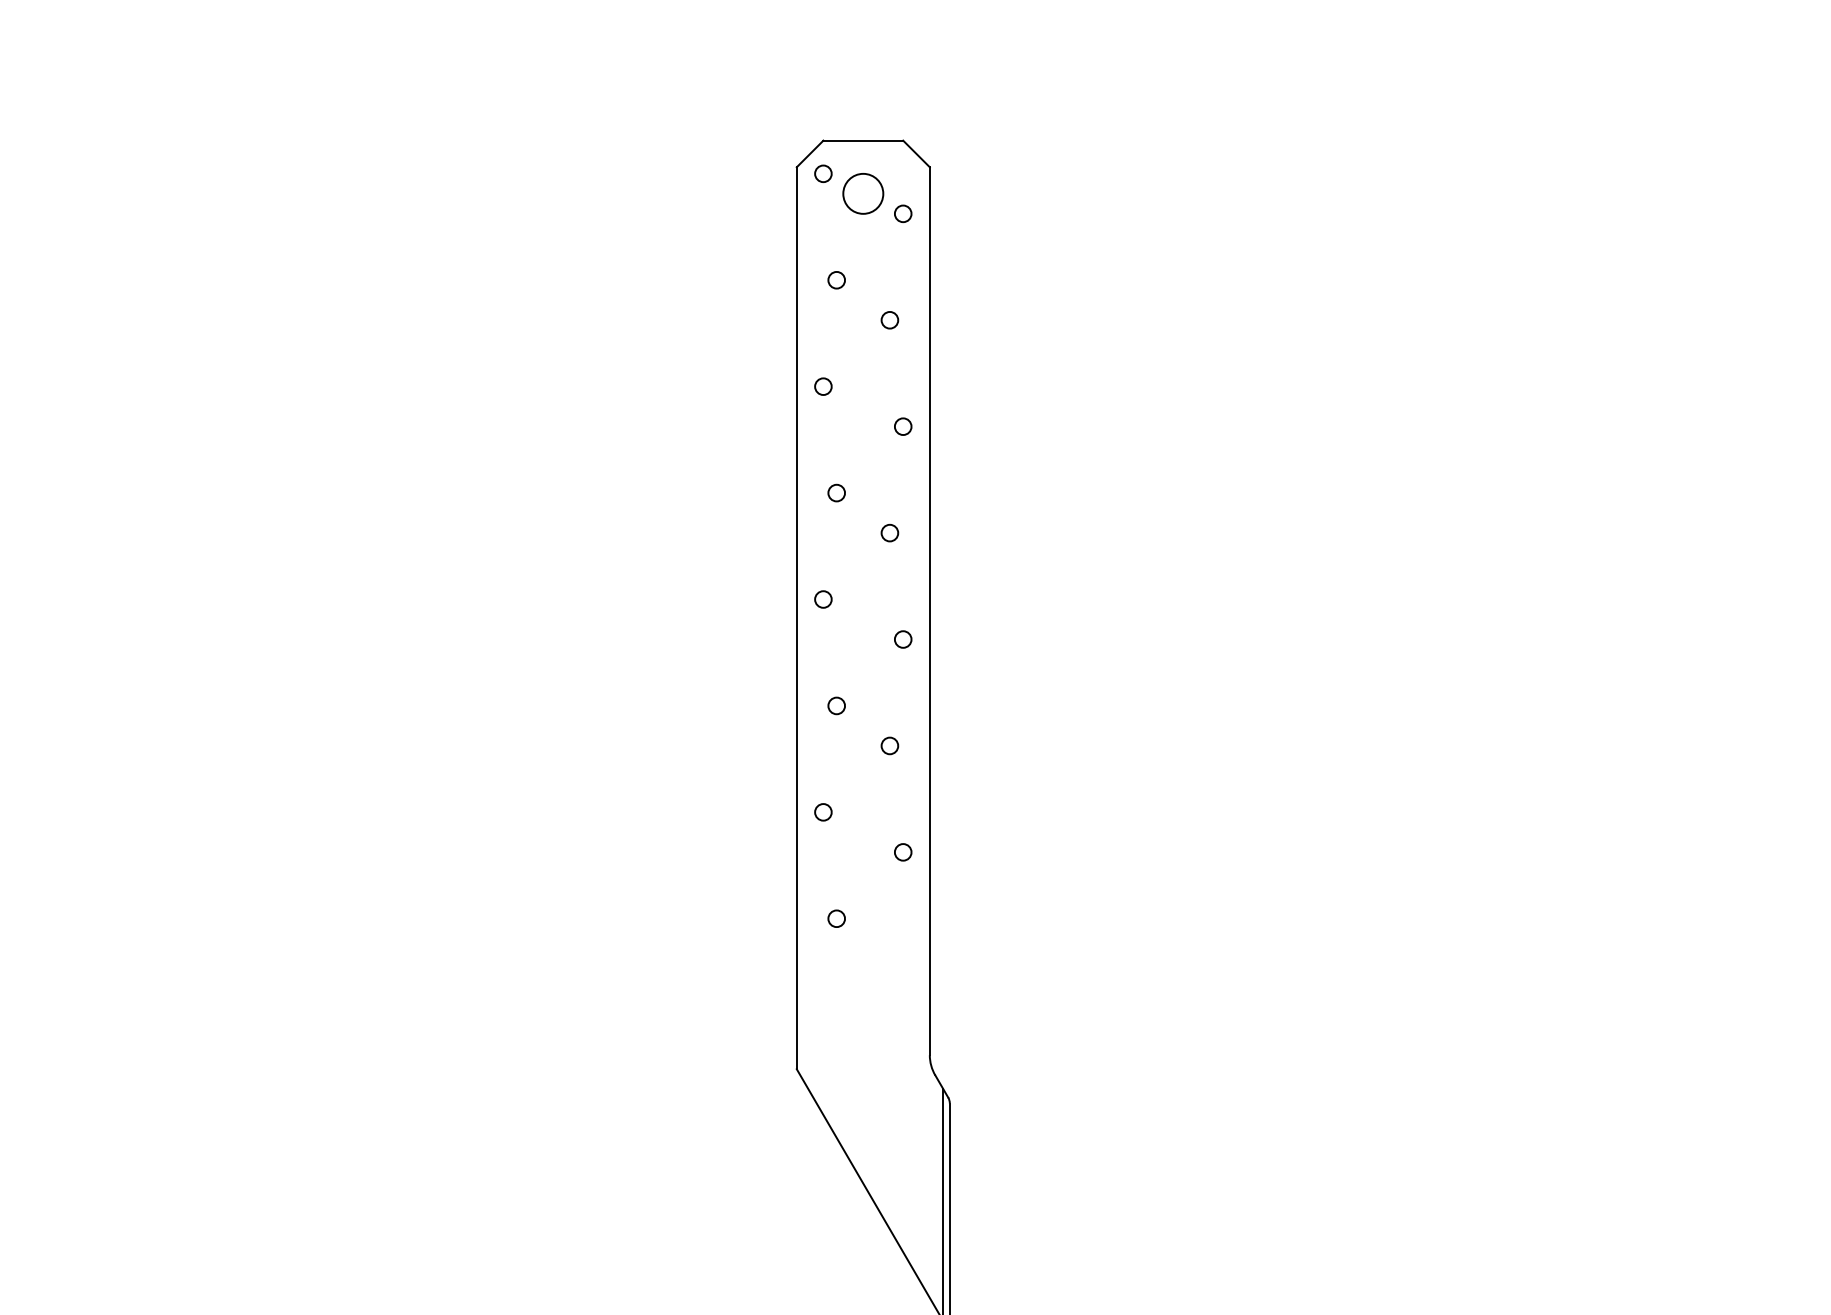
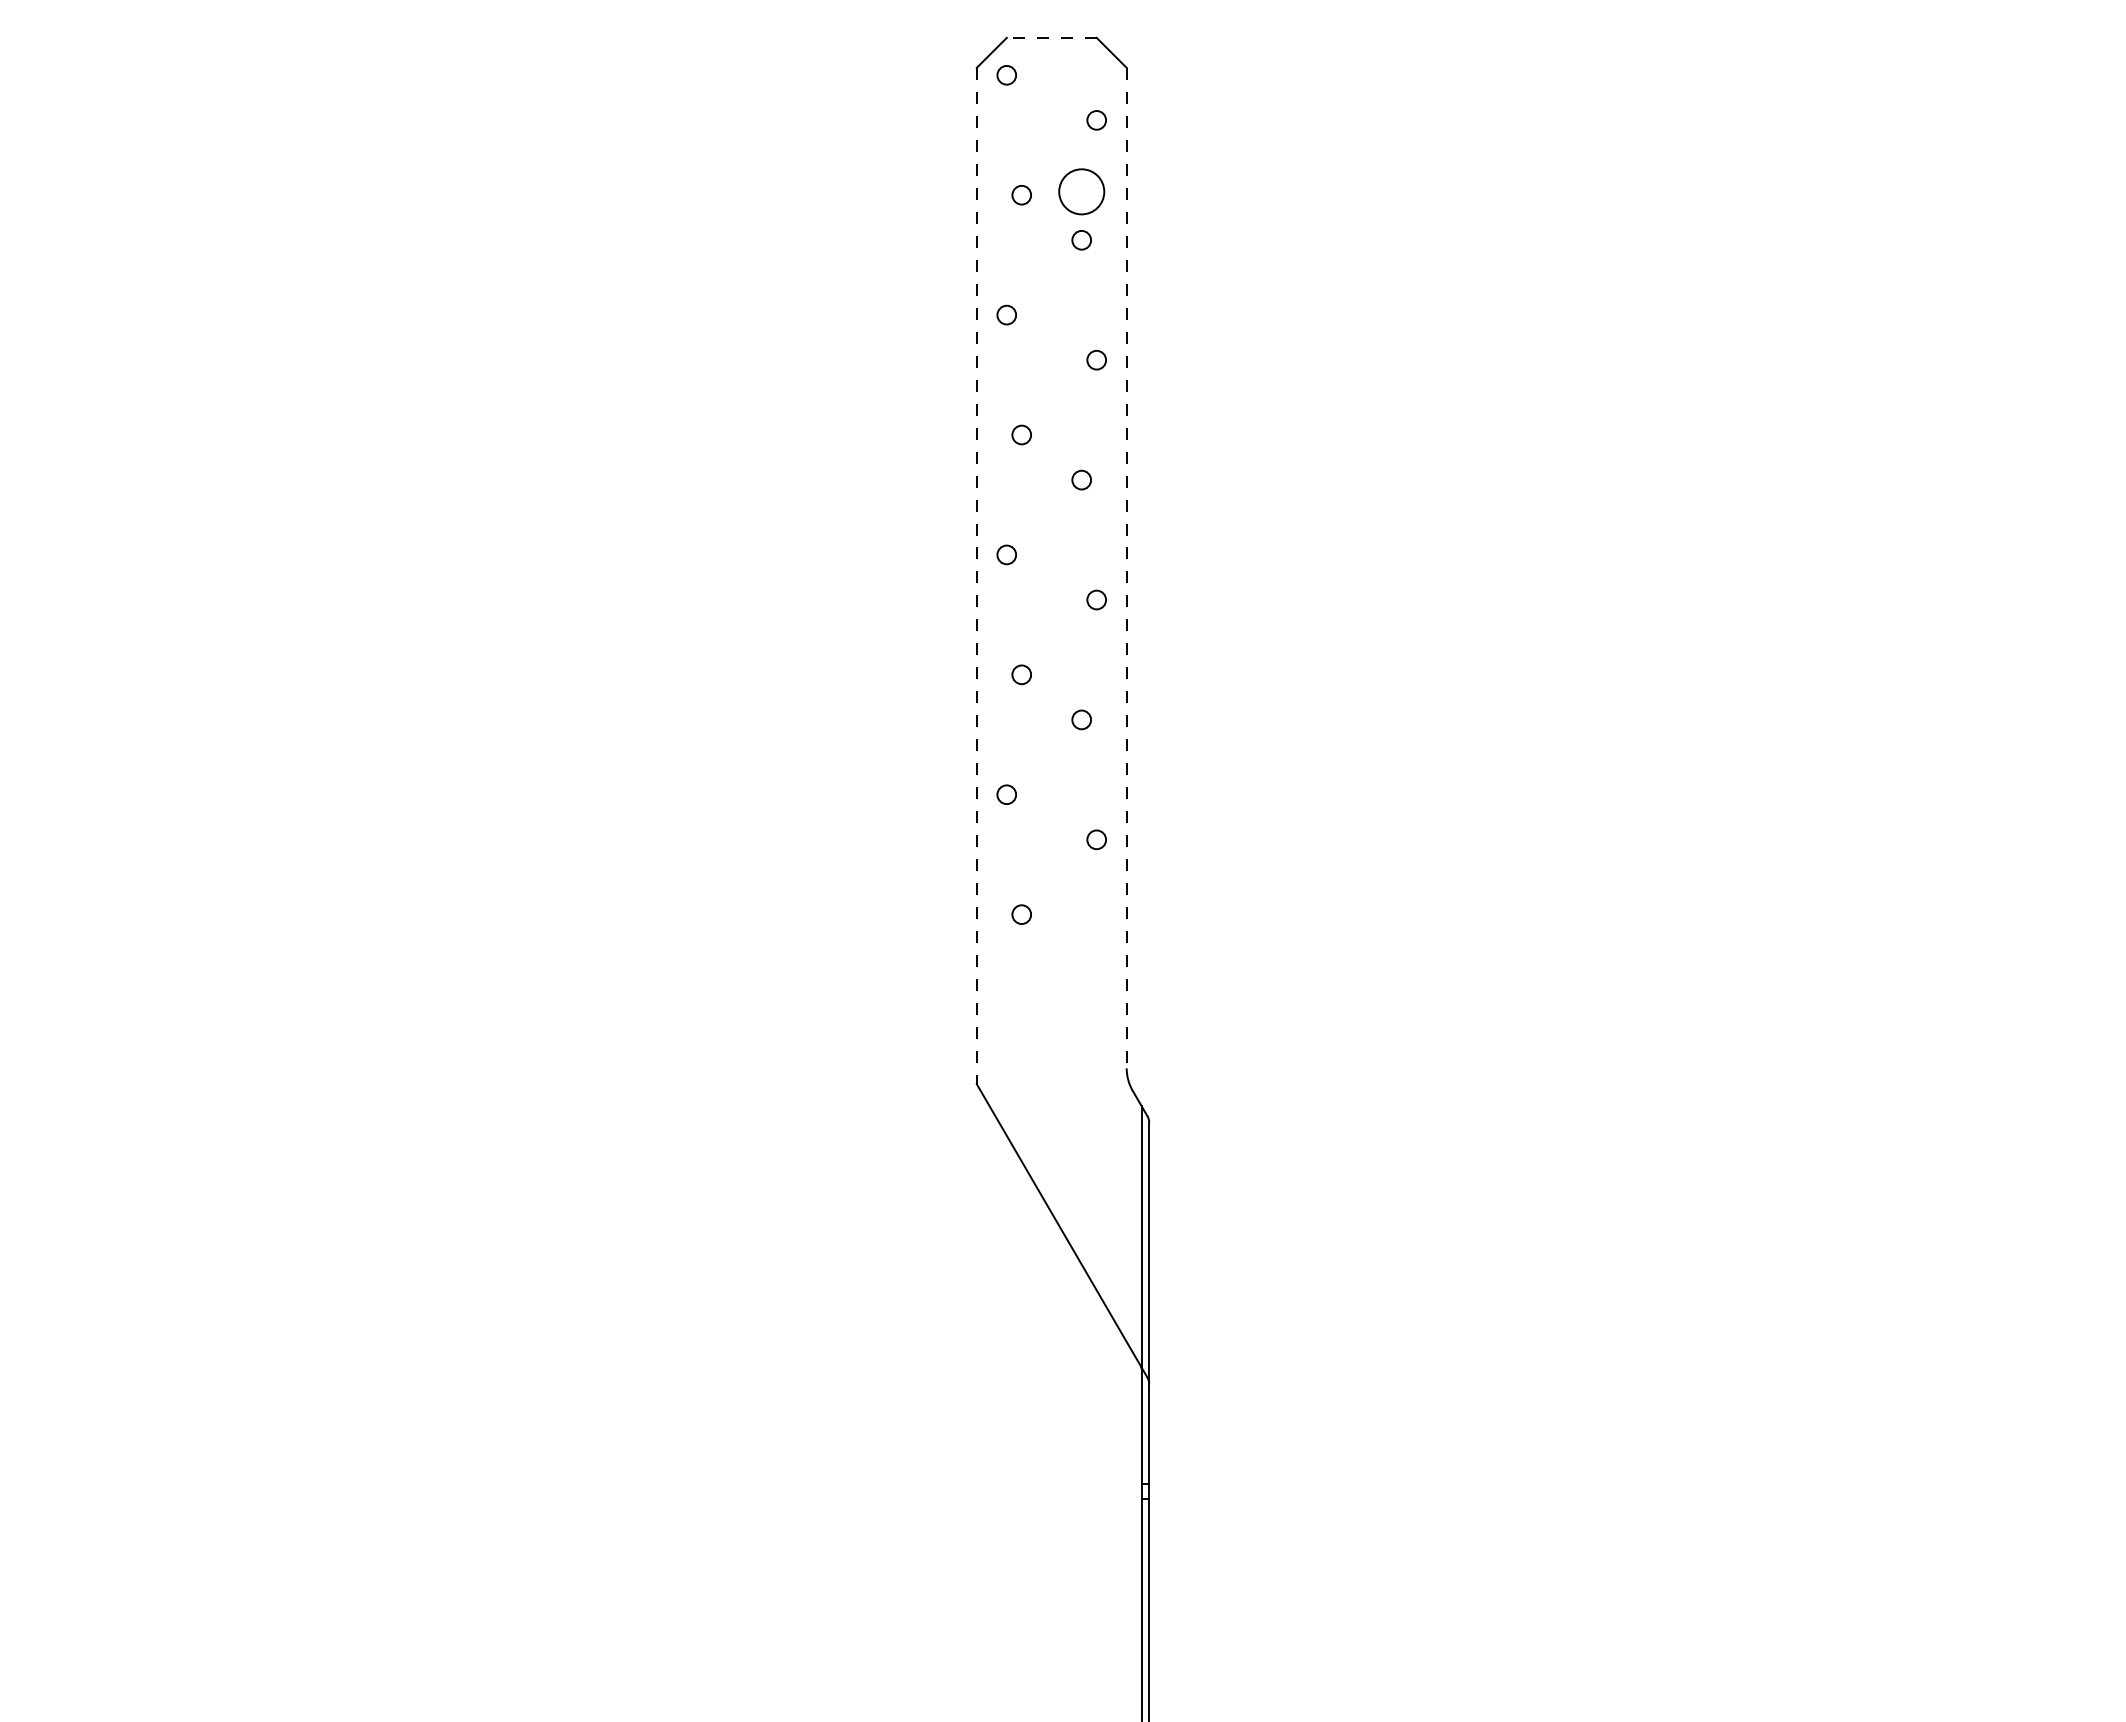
line: (863, 140) -> (1051, 37), solid -> dashed
circle: (863, 193) -> (1081, 191), moved
line: (929, 611) -> (1126, 568), solid -> dashed
line: (796, 618) -> (976, 576), solid -> dashed

